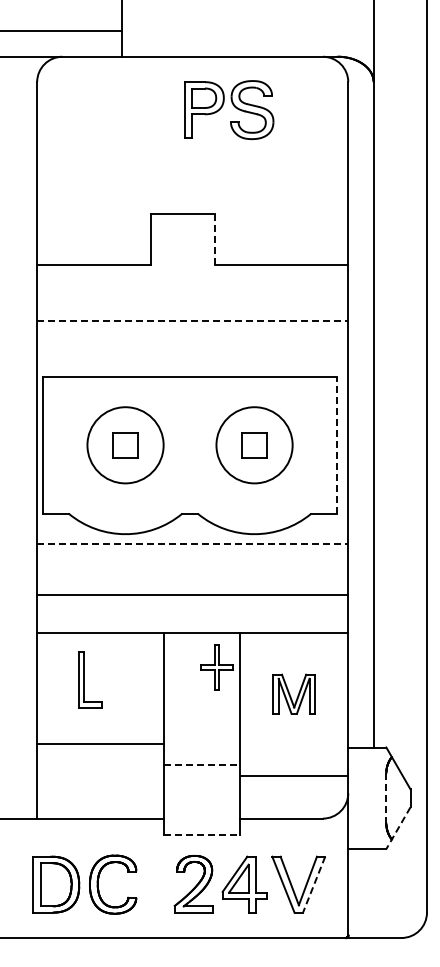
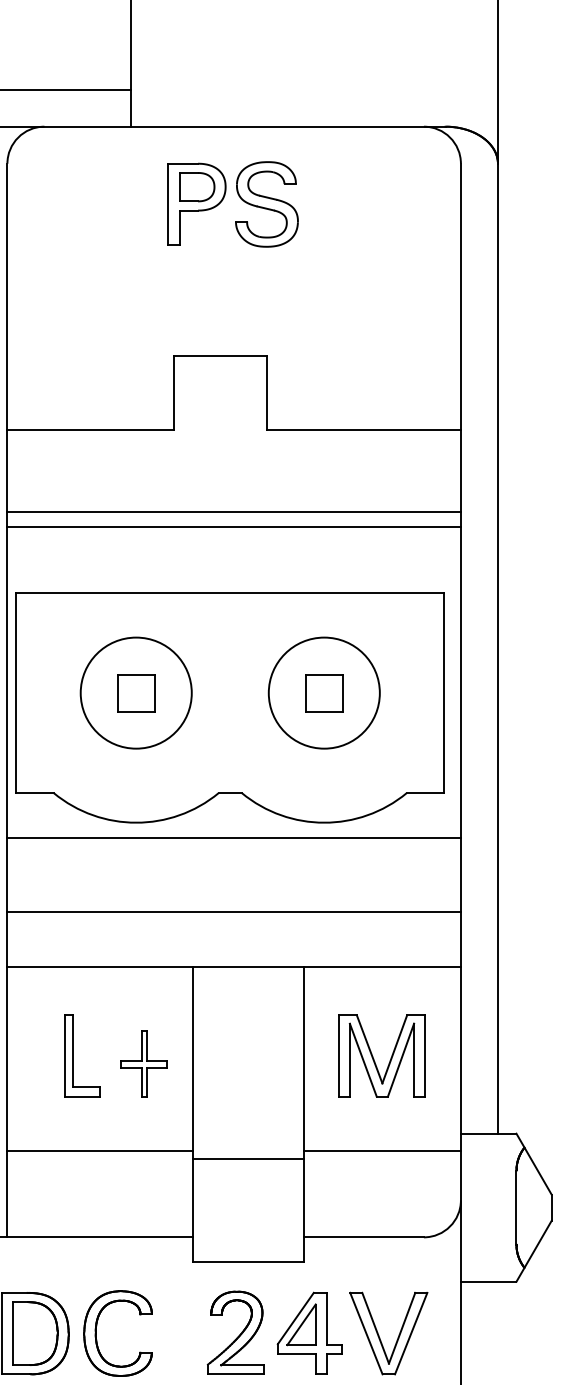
part: (229, 109) -> (233, 203), moved
line: (214, 239) -> (265, 393), dashed -> solid
line: (192, 320) -> (233, 511), dashed -> solid
line: (192, 331) -> (233, 527), added
line: (336, 445) -> (443, 693), dashed -> solid
line: (192, 544) -> (233, 837), dashed -> solid
part: (216, 667) -> (143, 1063), moved
part: (90, 679) -> (82, 1054), moved
part: (293, 694) -> (381, 1056), size x1.43
line: (100, 744) -> (99, 1151), moved
line: (202, 765) -> (248, 1159), dashed -> solid
line: (294, 776) -> (382, 1151), moved
line: (386, 798) -> (516, 1208), dashed -> solid
line: (398, 828) -> (534, 1251), dashed -> solid
line: (202, 835) -> (248, 1261), dashed -> solid
line: (313, 885) -> (410, 1334), dashed -> solid

